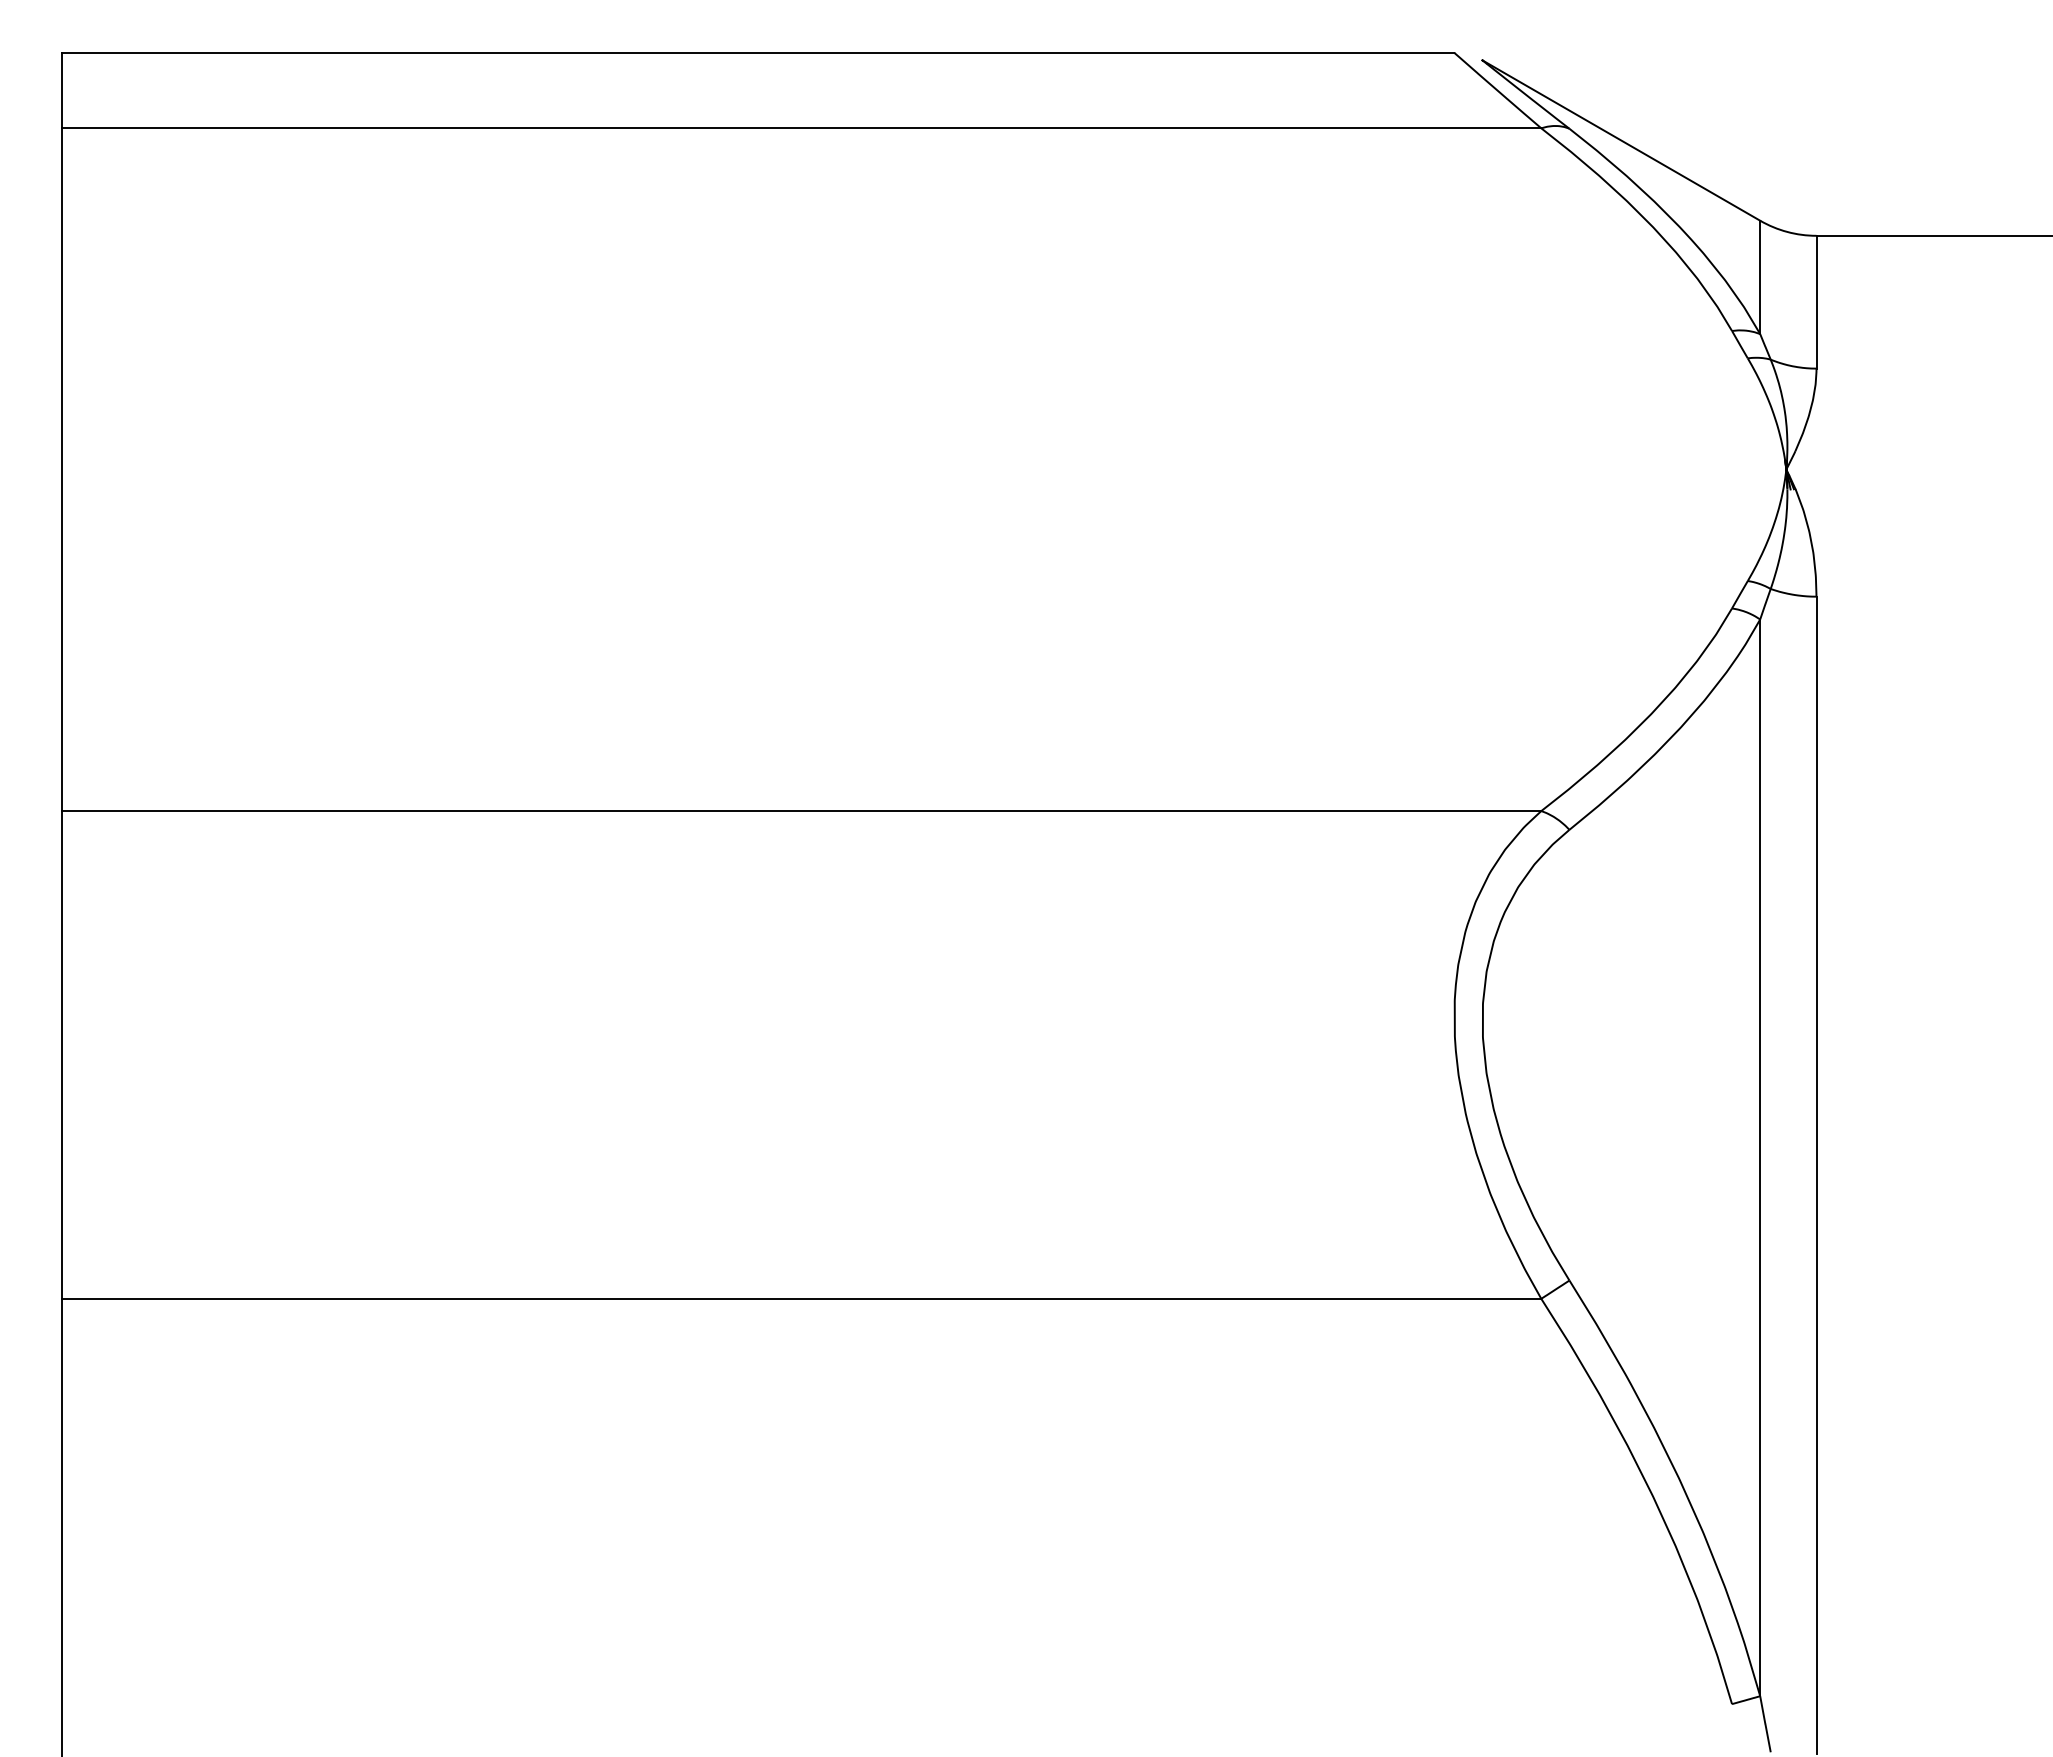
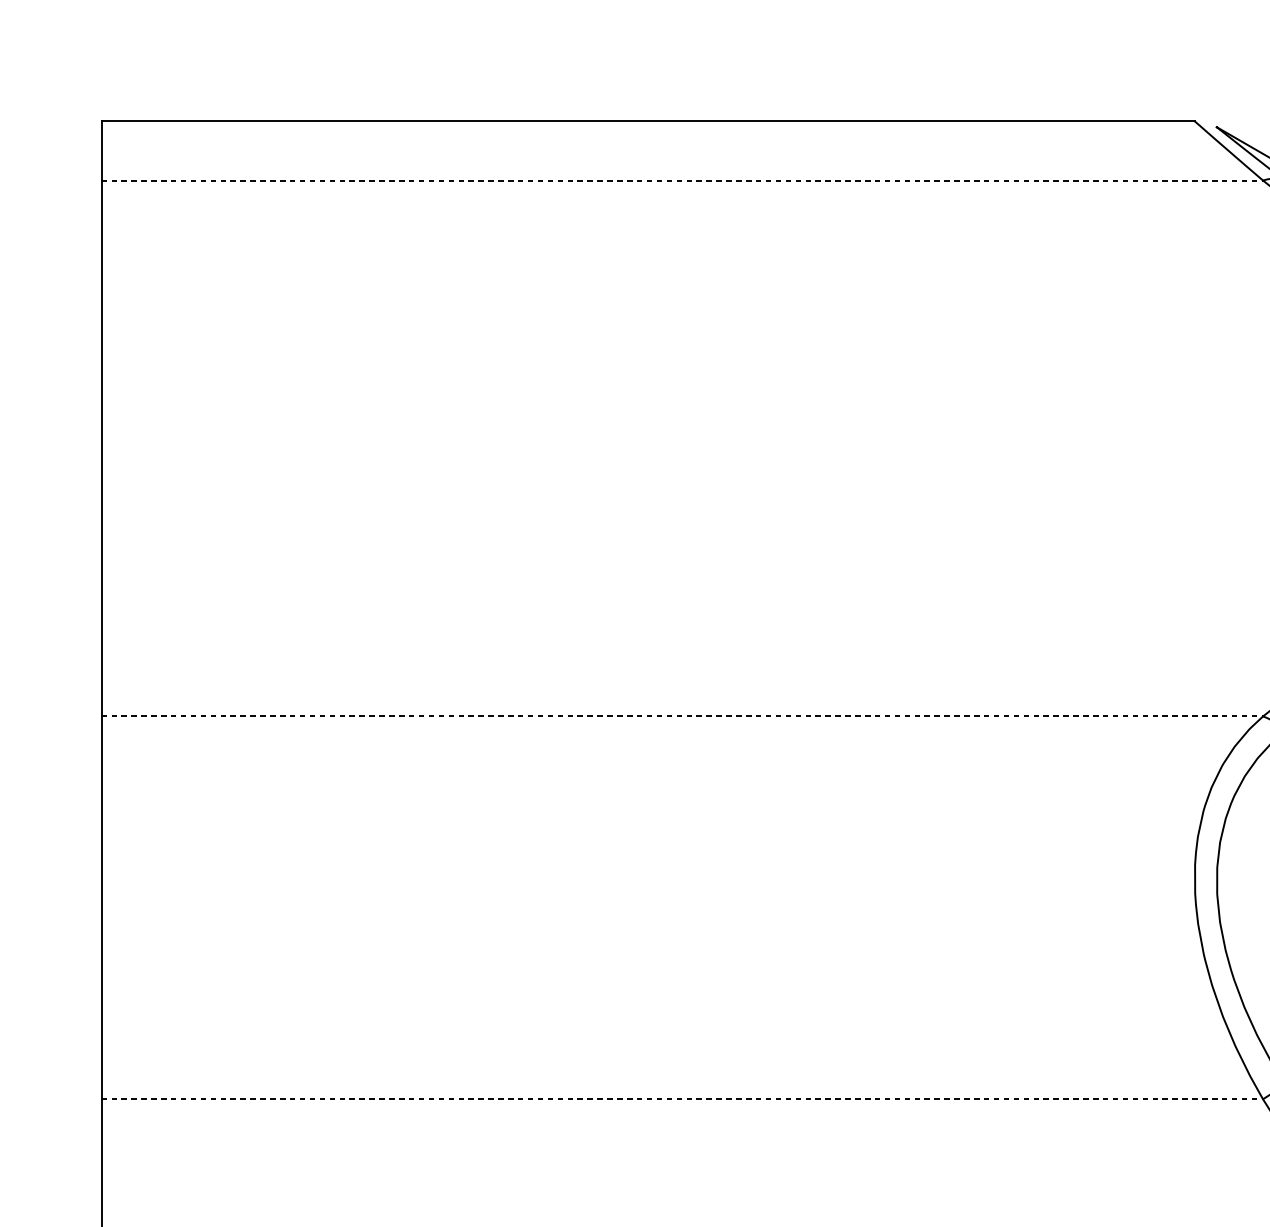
line: (801, 128) -> (682, 180), solid -> dashed
line: (801, 811) -> (682, 716), solid -> dashed
line: (801, 1298) -> (682, 1099), solid -> dashed

